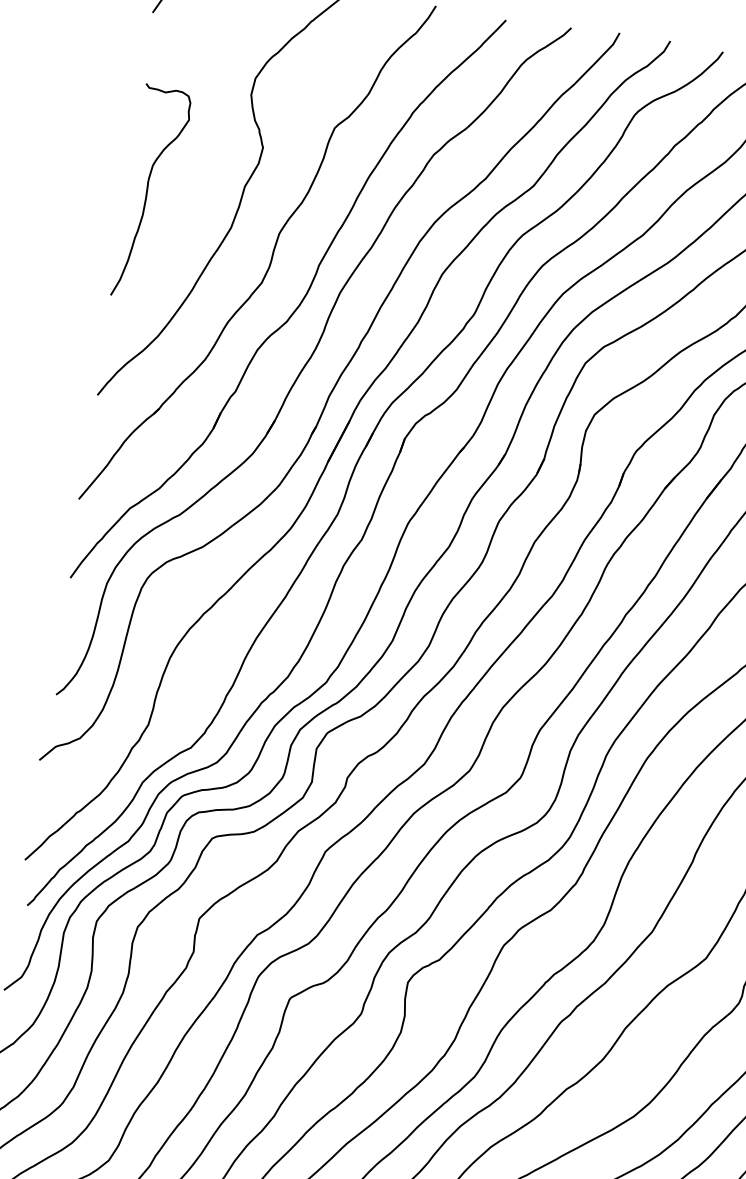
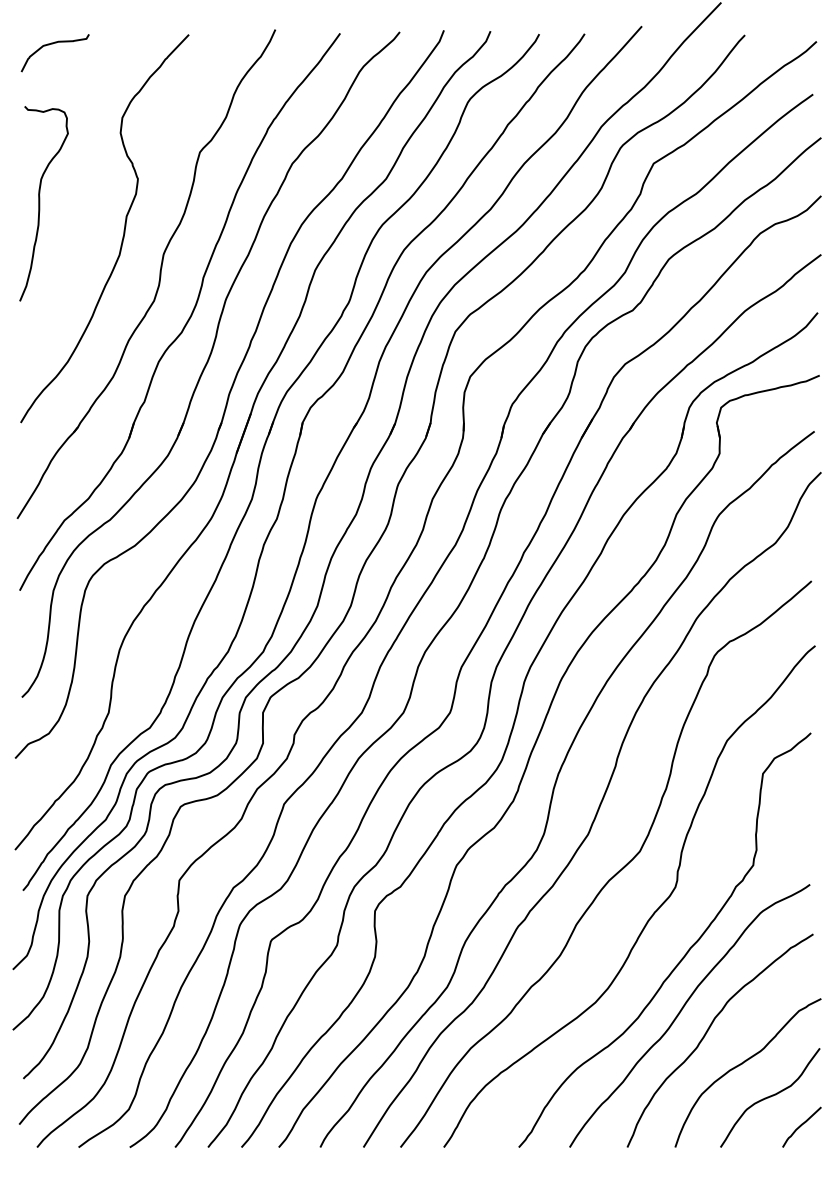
curve: (148, 191) -> (40, 203), moved

